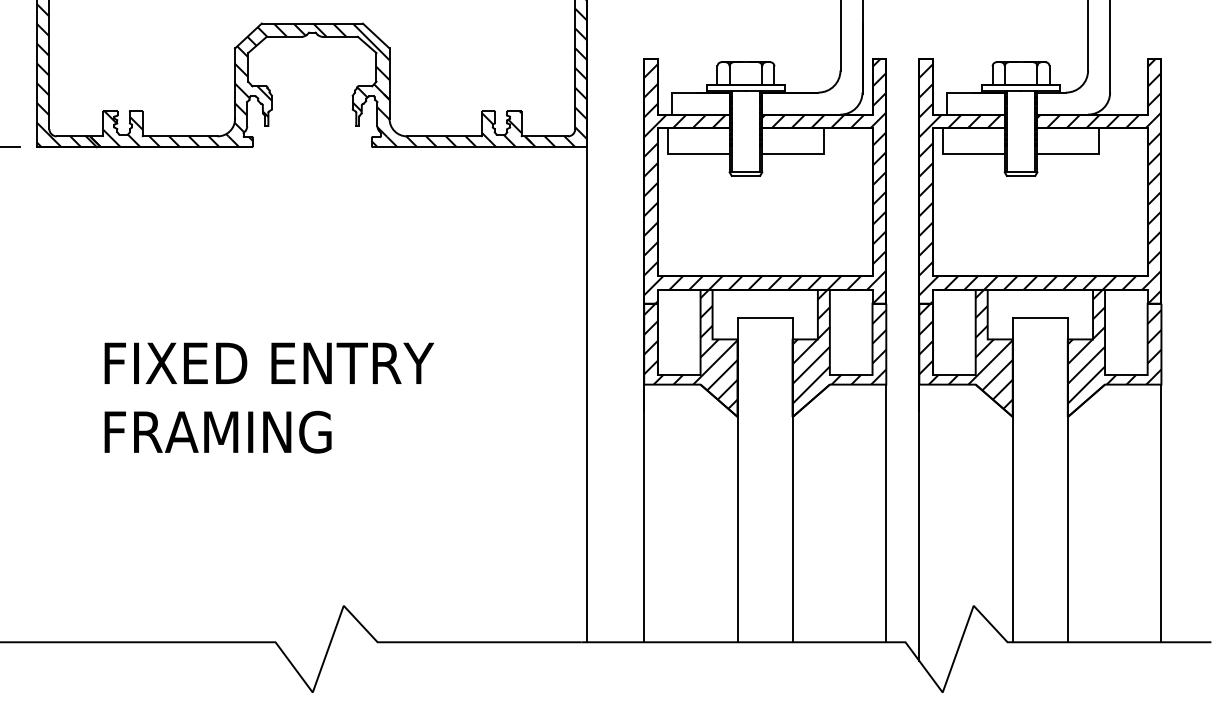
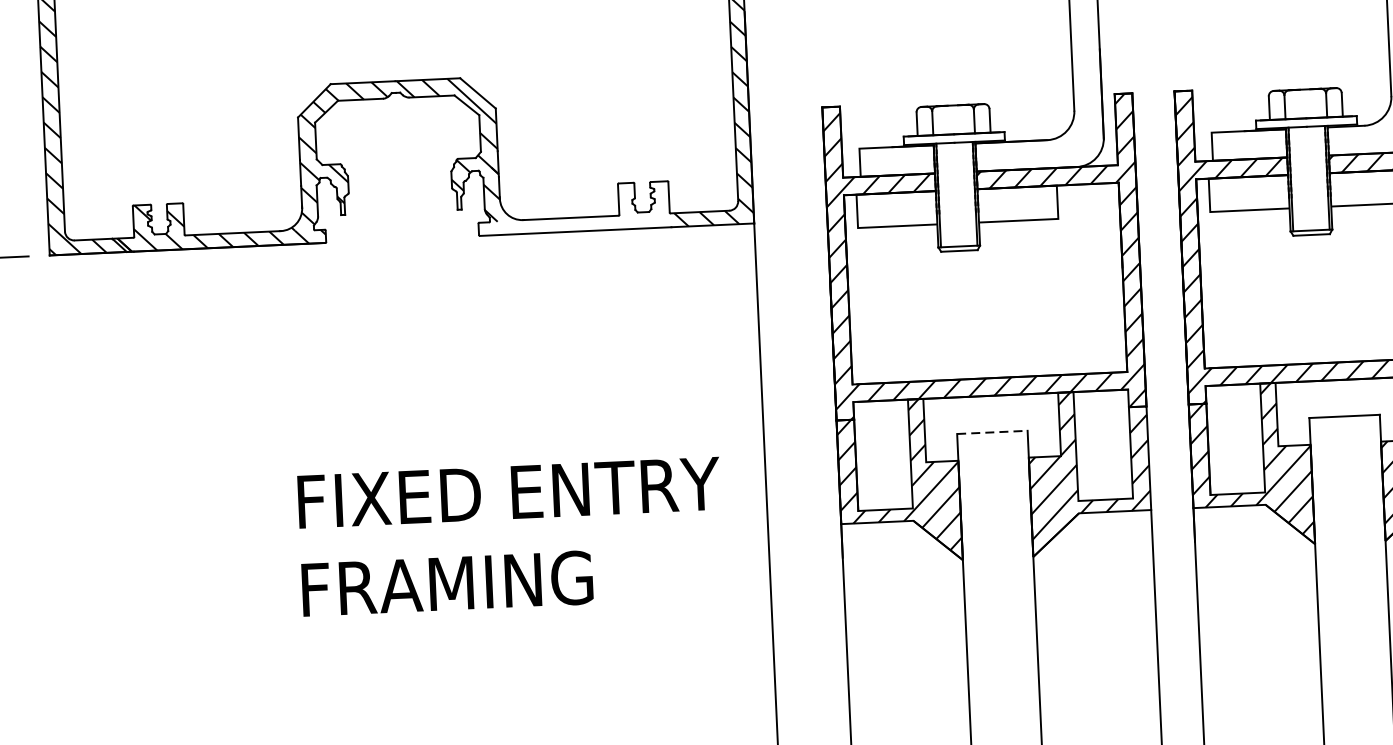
hatch: (451, 129) -> (579, 208), removed
line: (765, 318) -> (992, 432), solid -> dashed
text: (268, 397) -> (509, 536), moved

